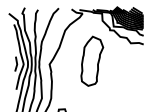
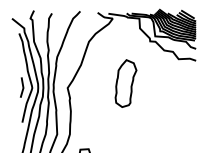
part: (92, 60) -> (126, 82), size x0.7

